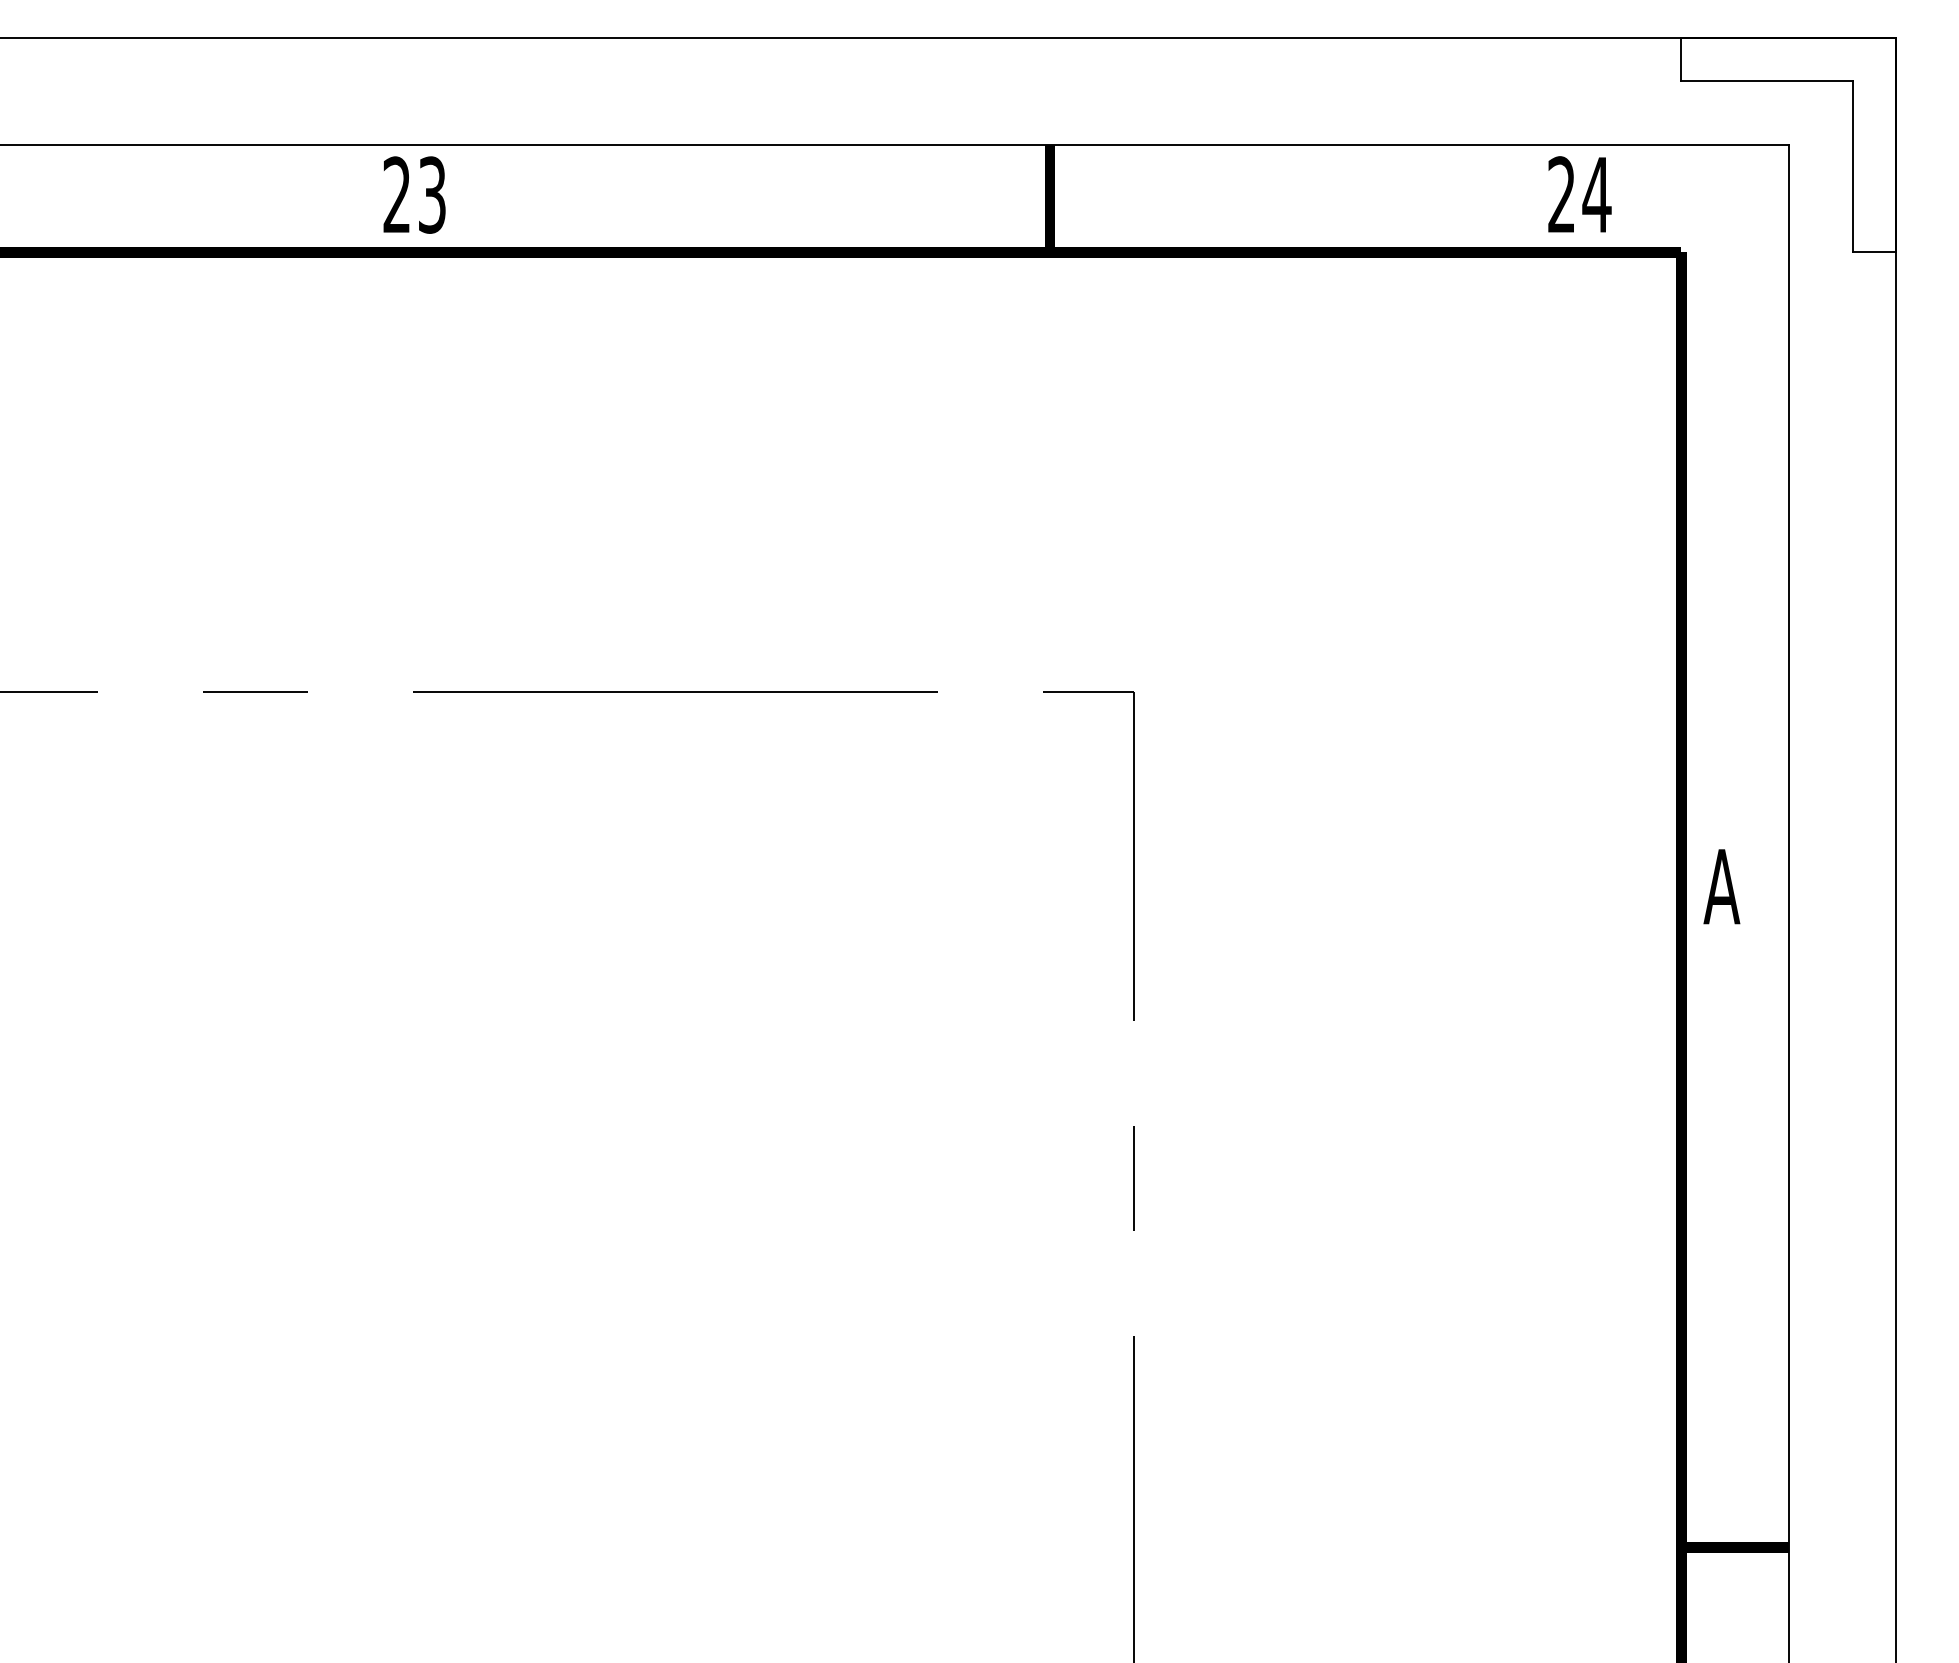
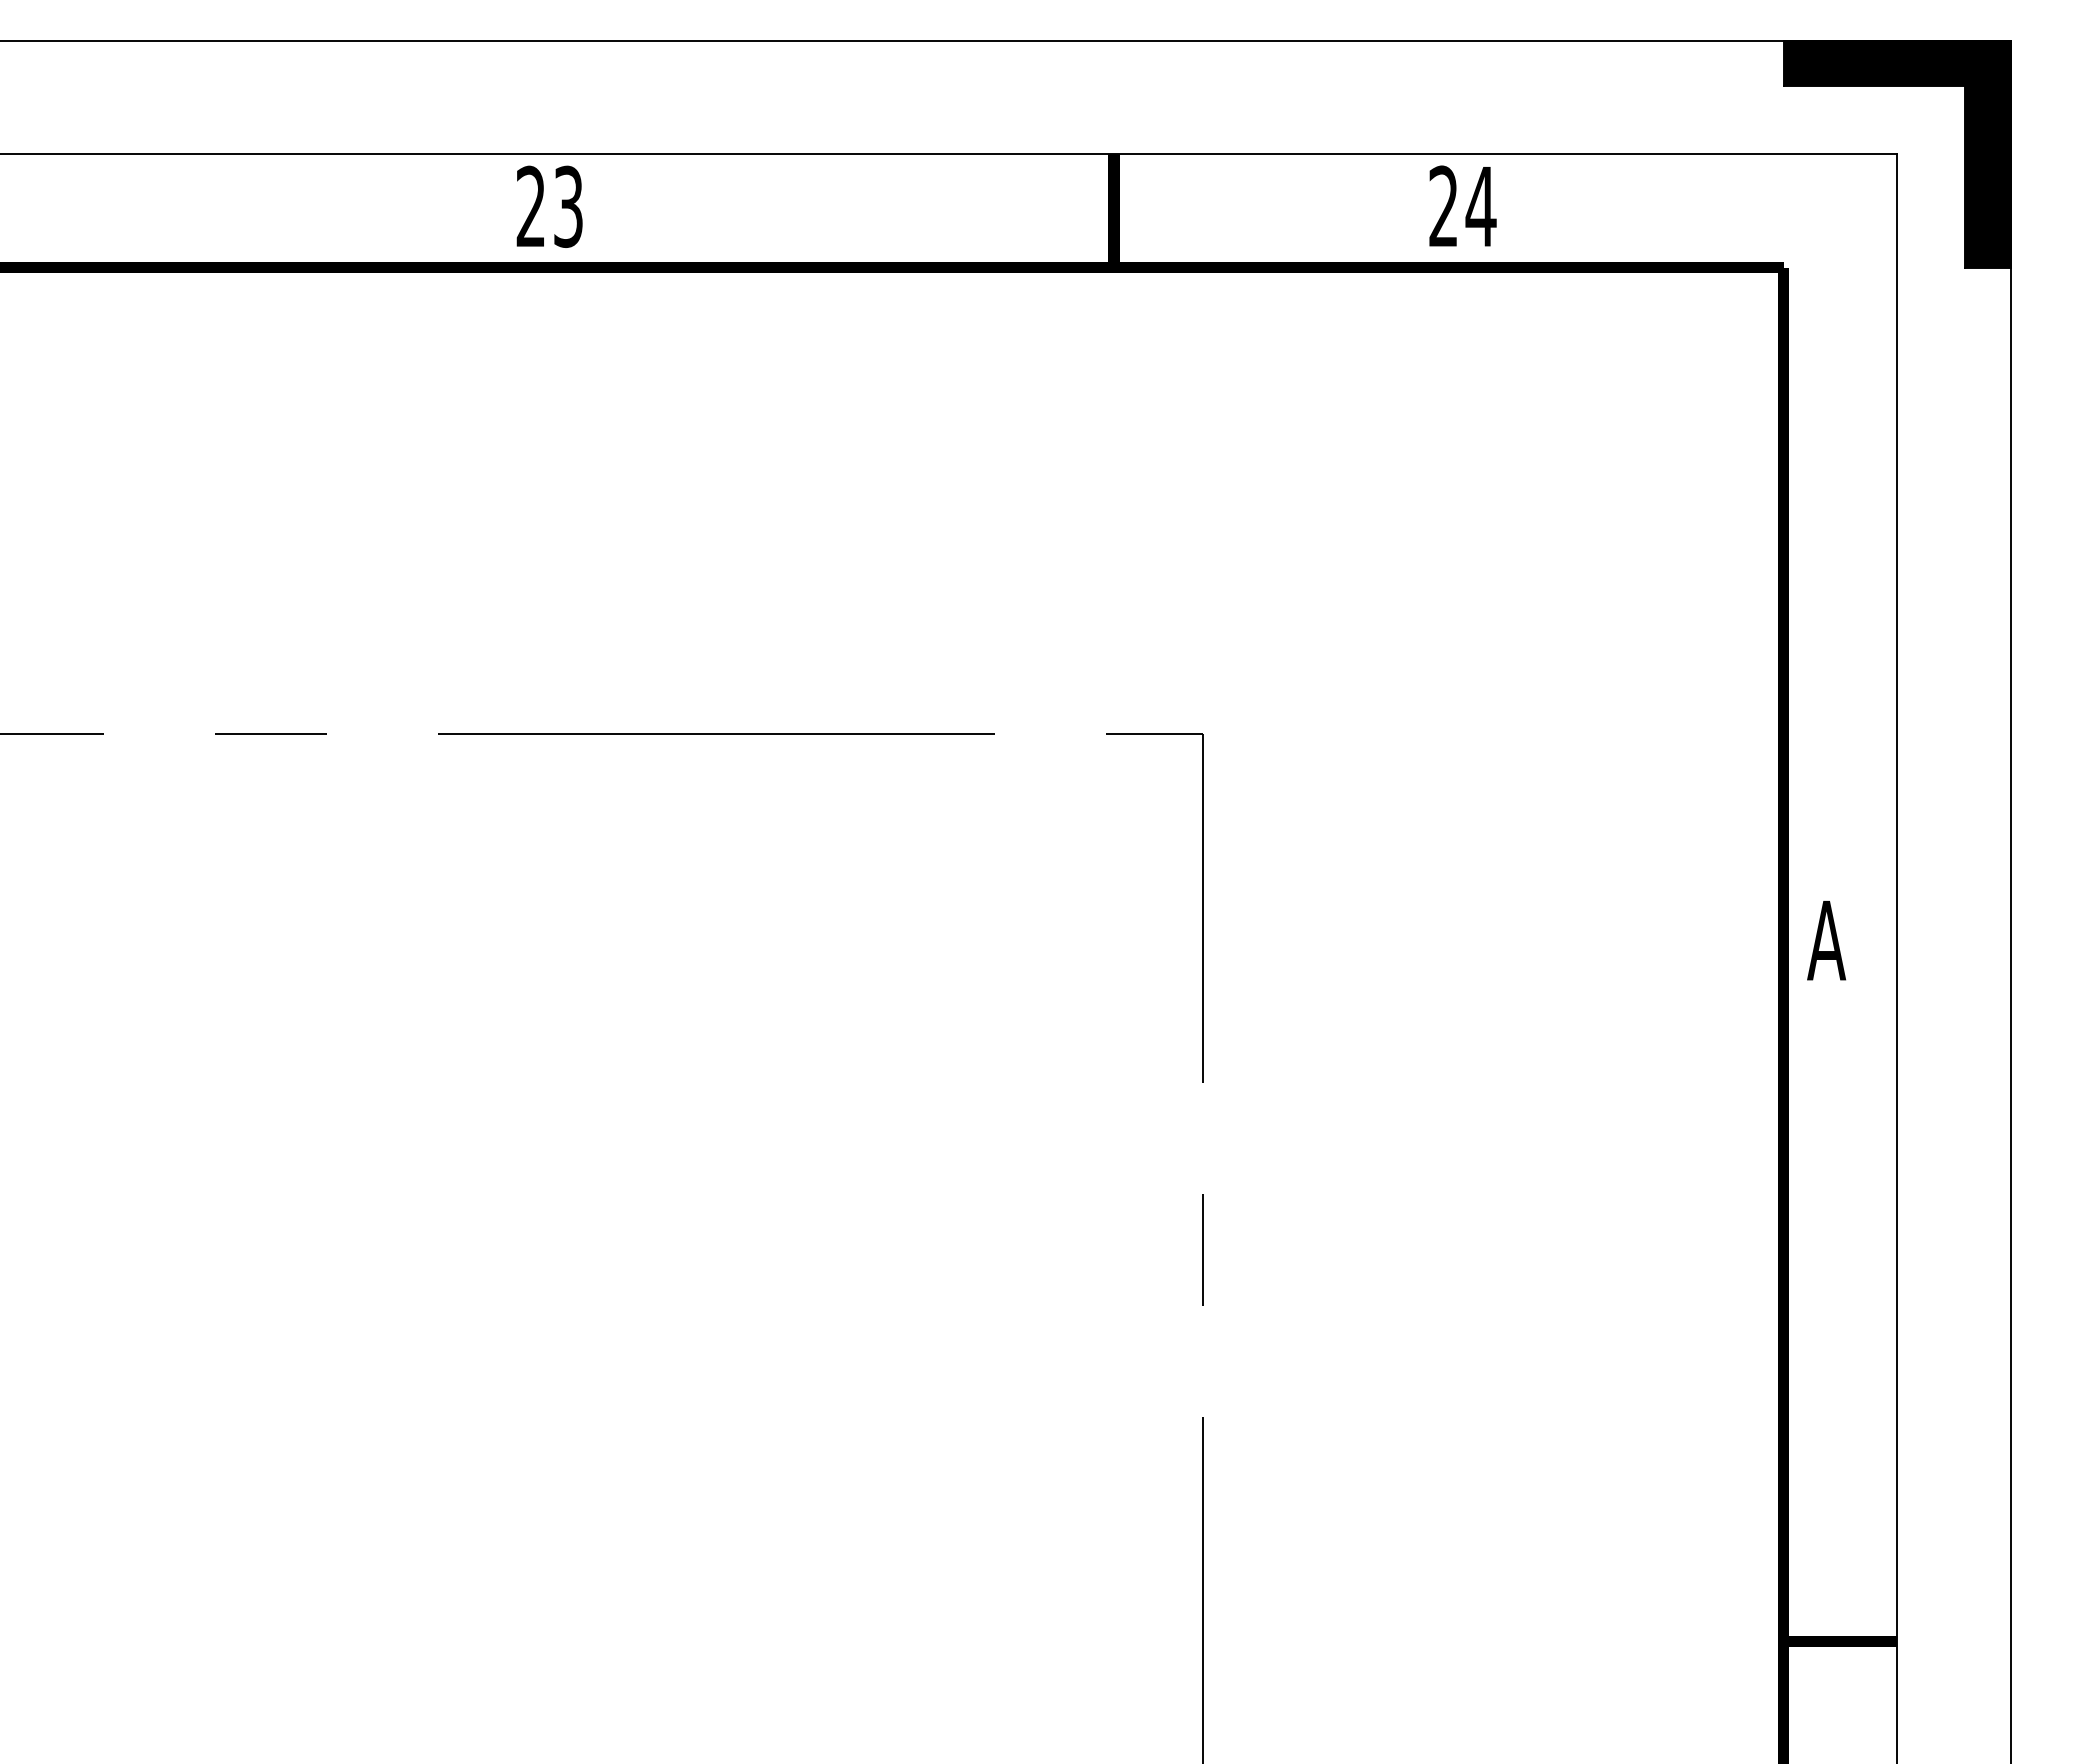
fill: (1787, 144) -> (1896, 153), added
text: (1579, 193) -> (1462, 205), moved
text: (414, 194) -> (549, 206), moved

